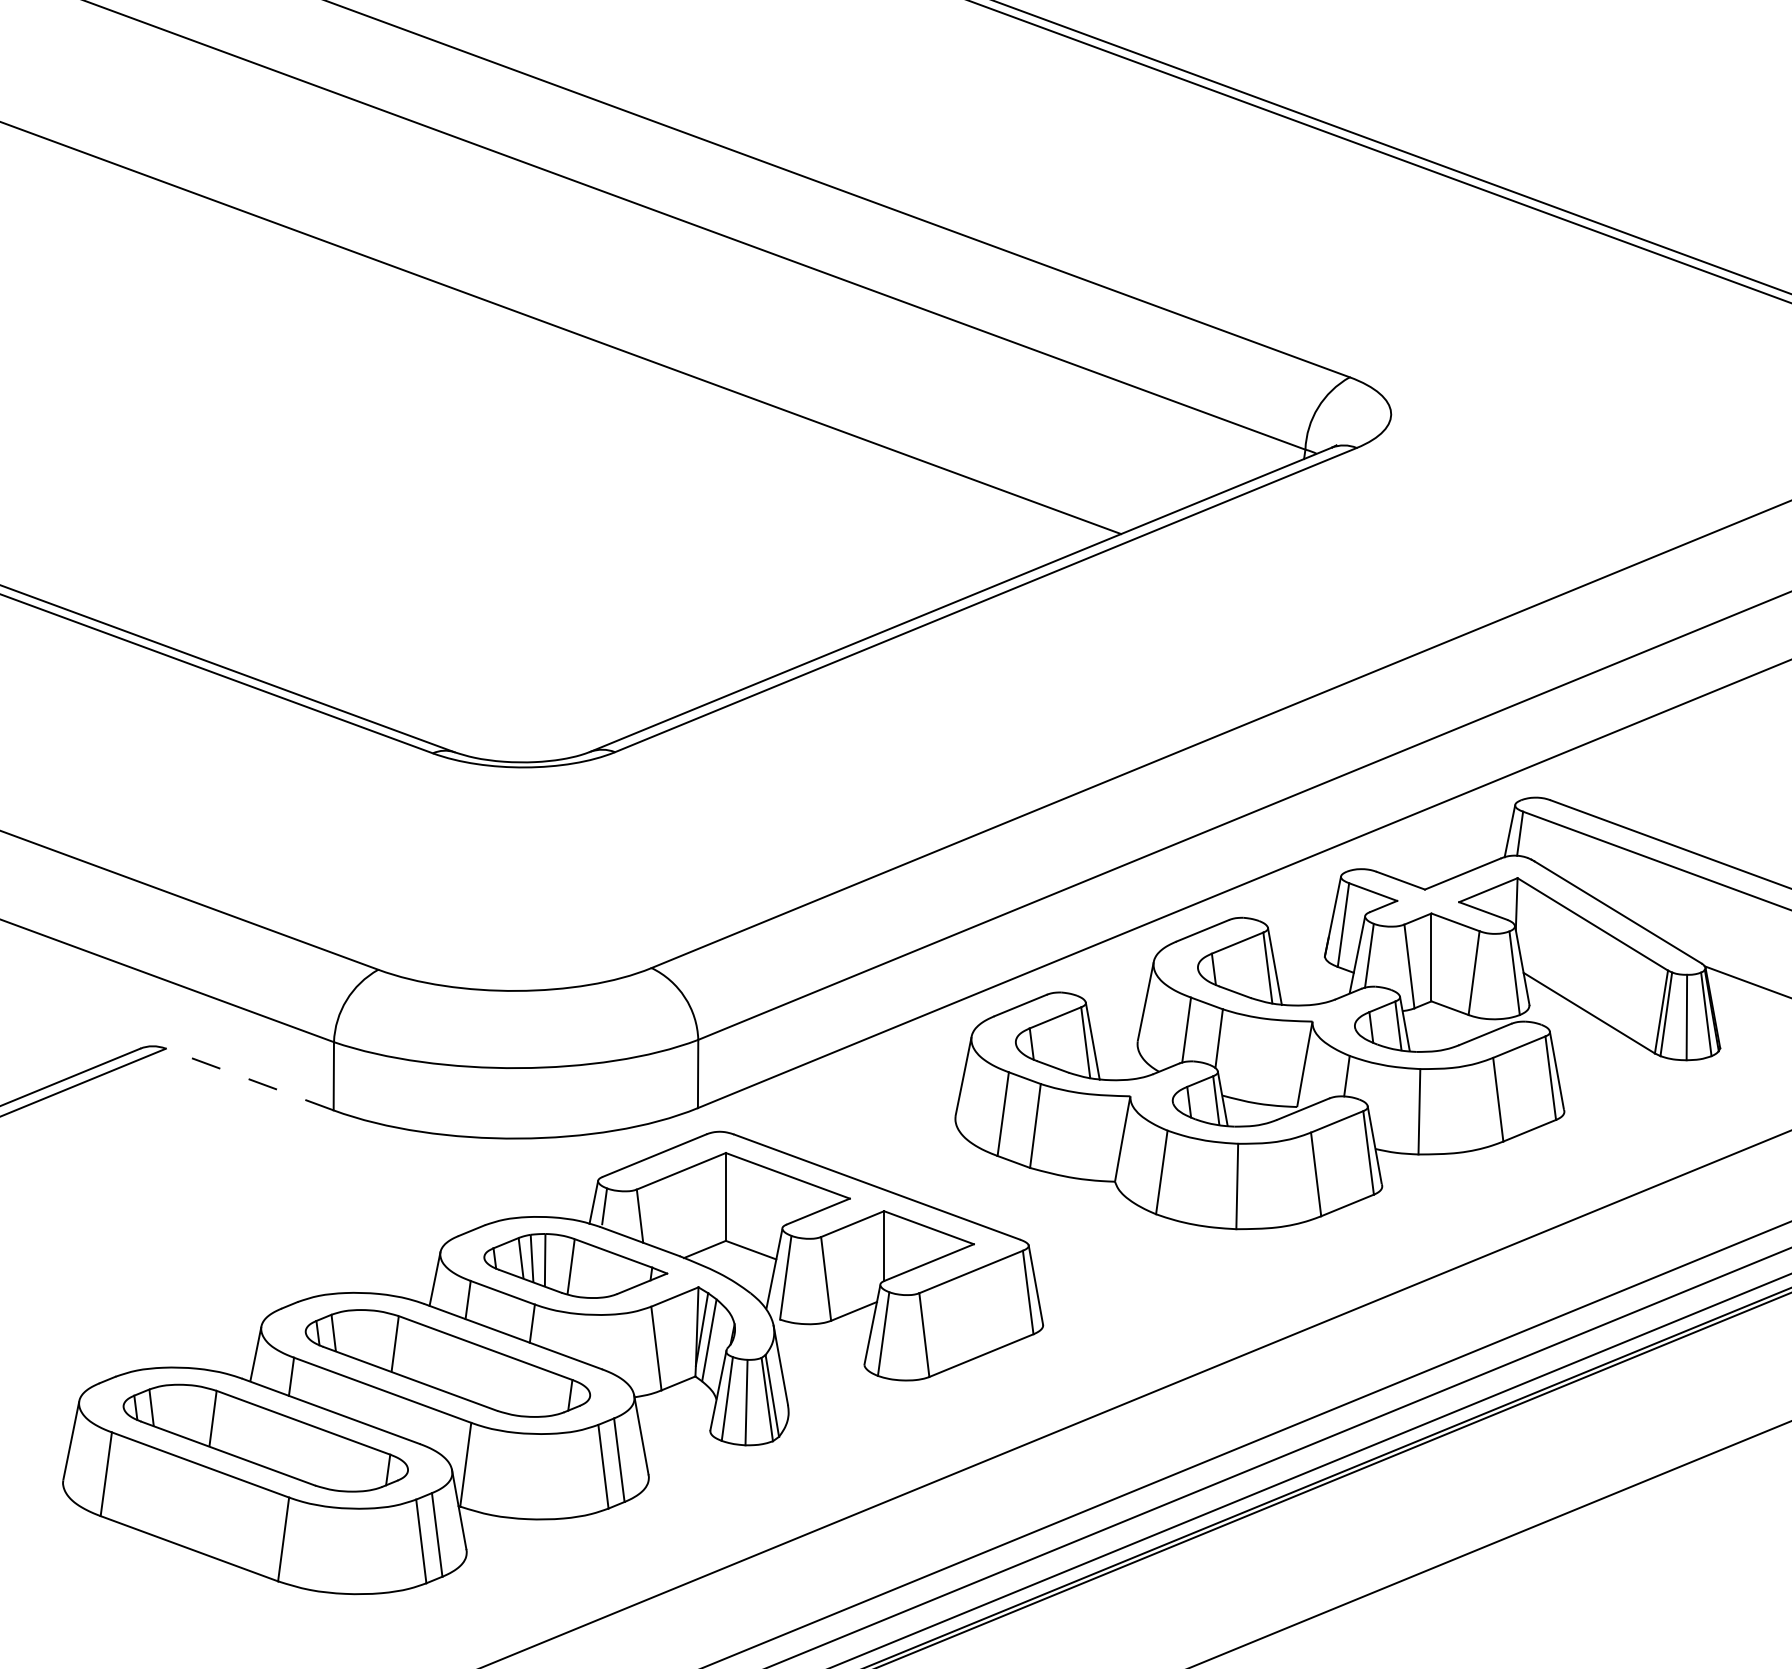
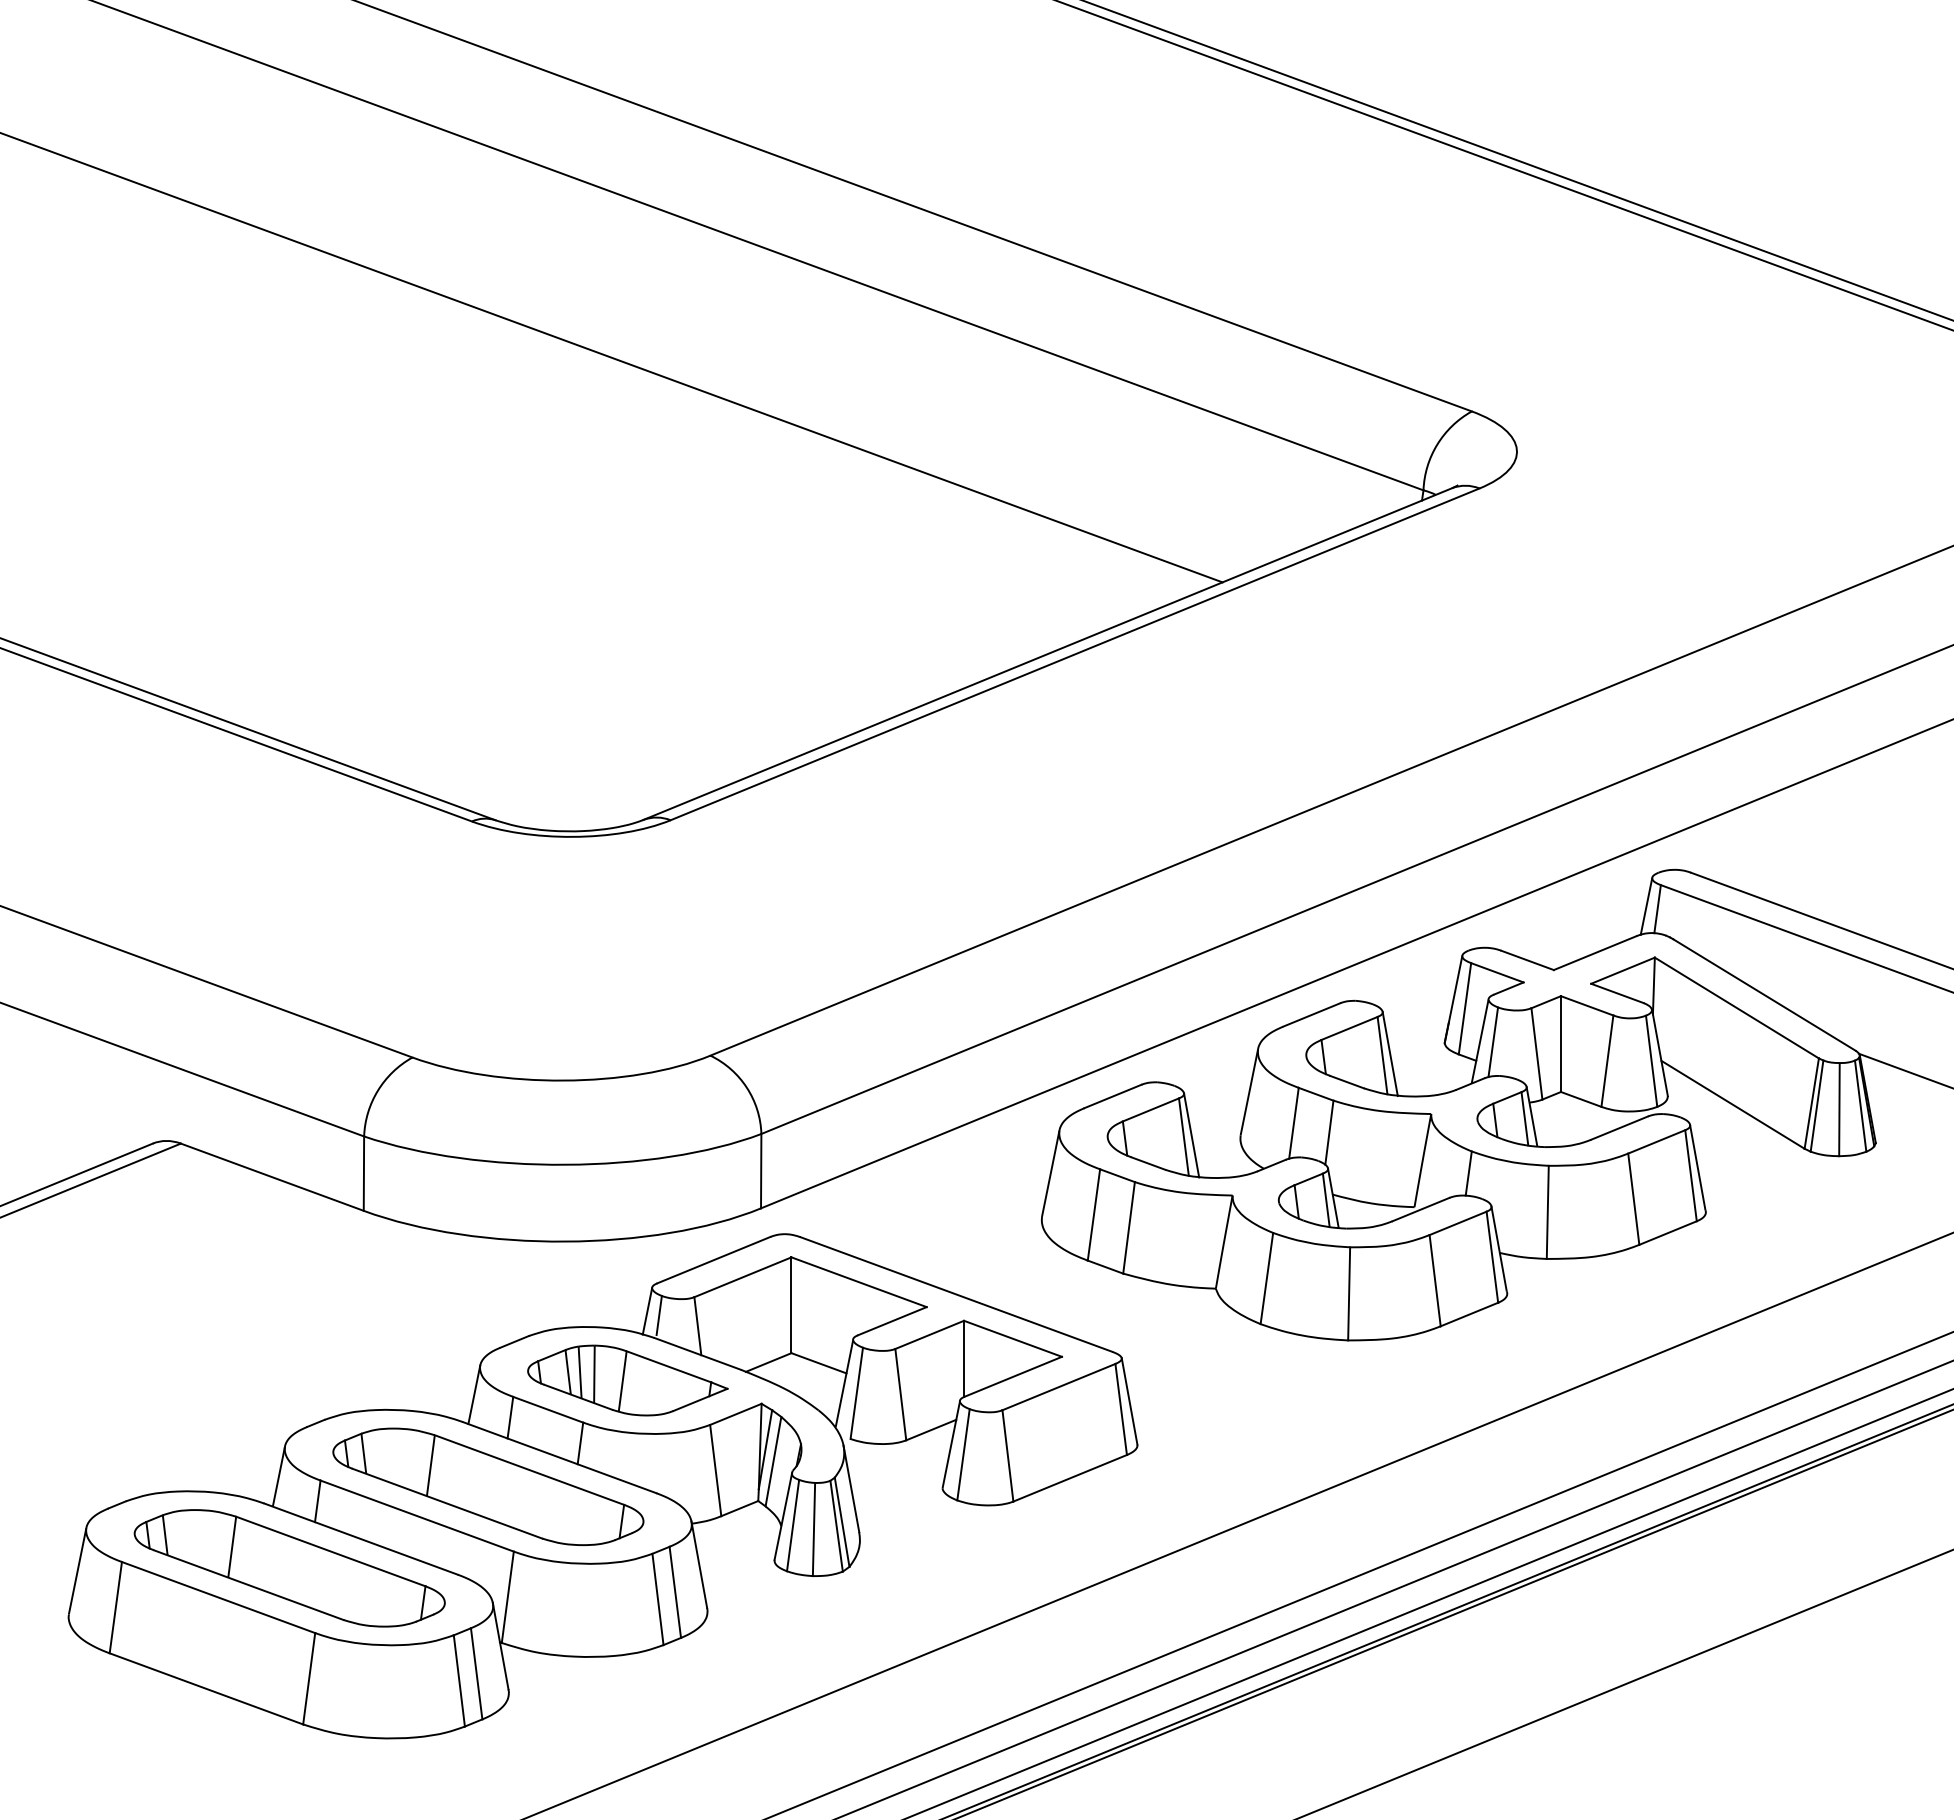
line: (249, 1079) -> (271, 1177), dashed -> solid

